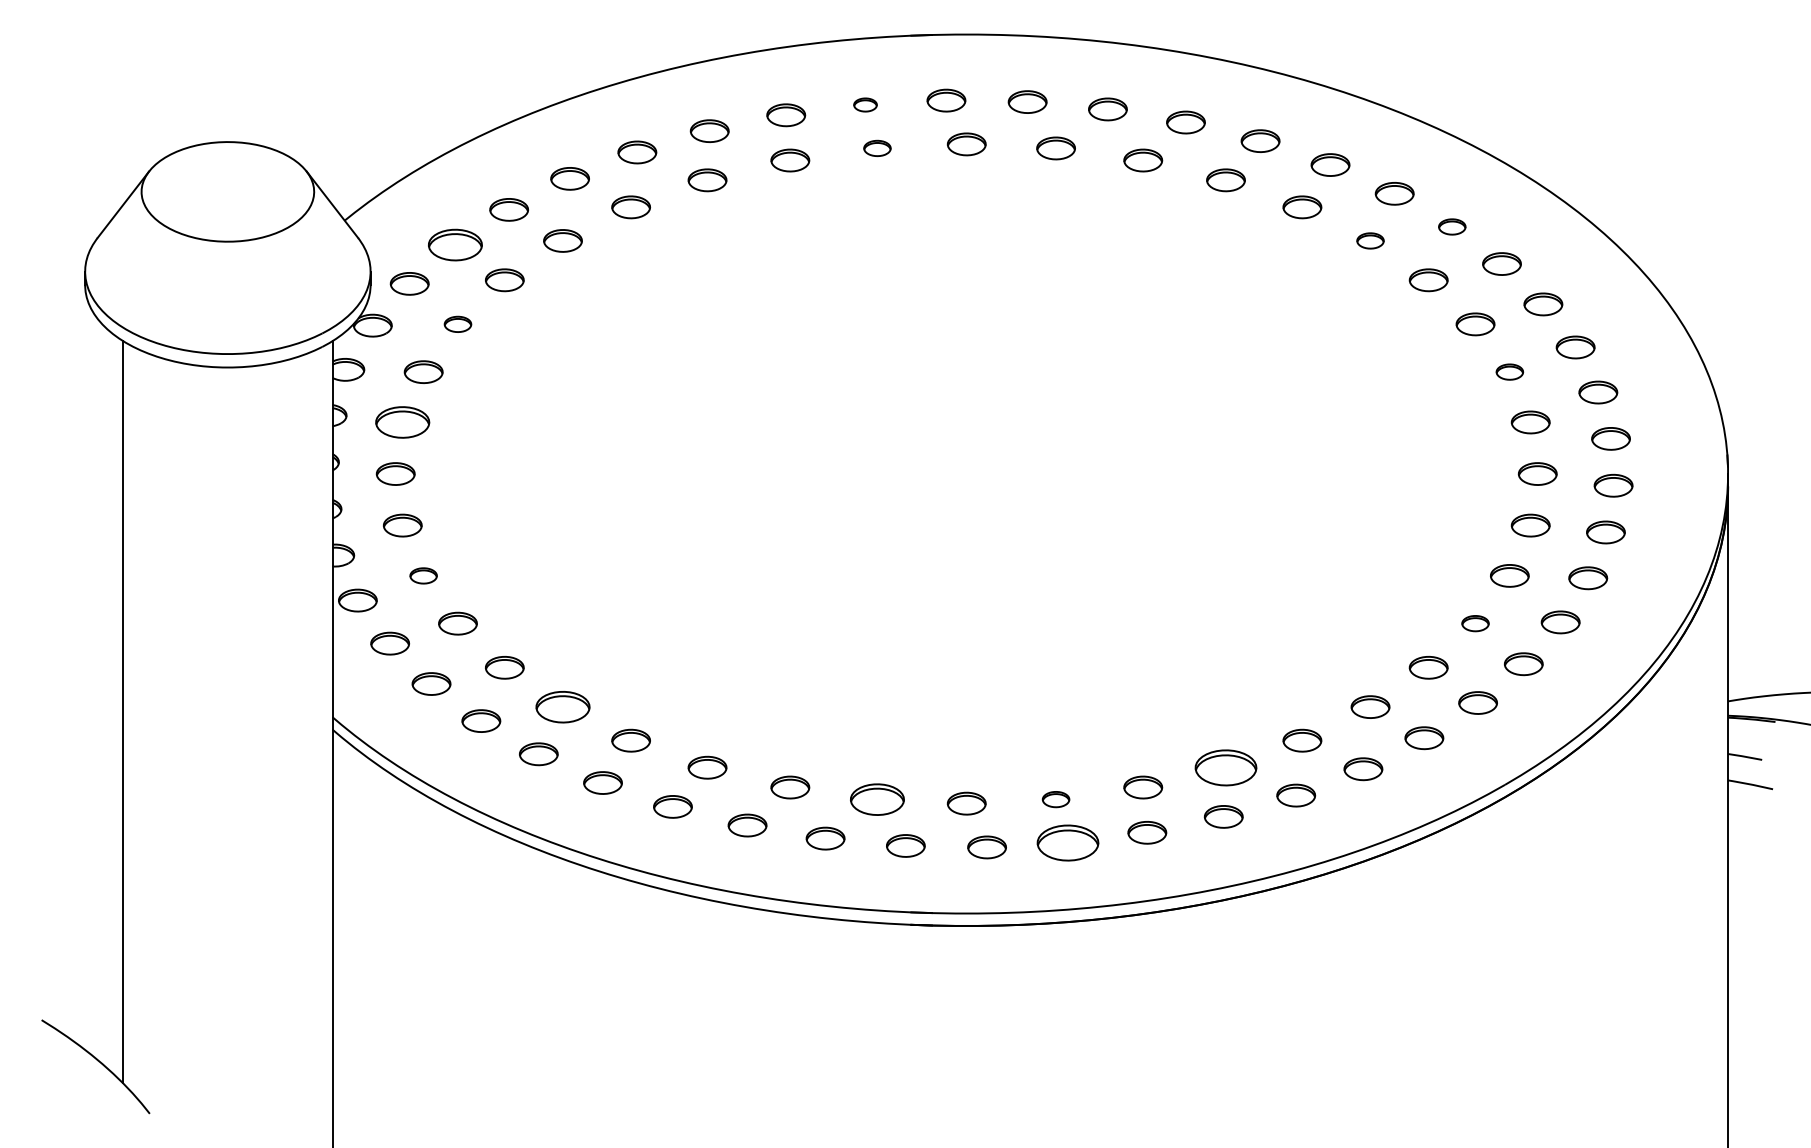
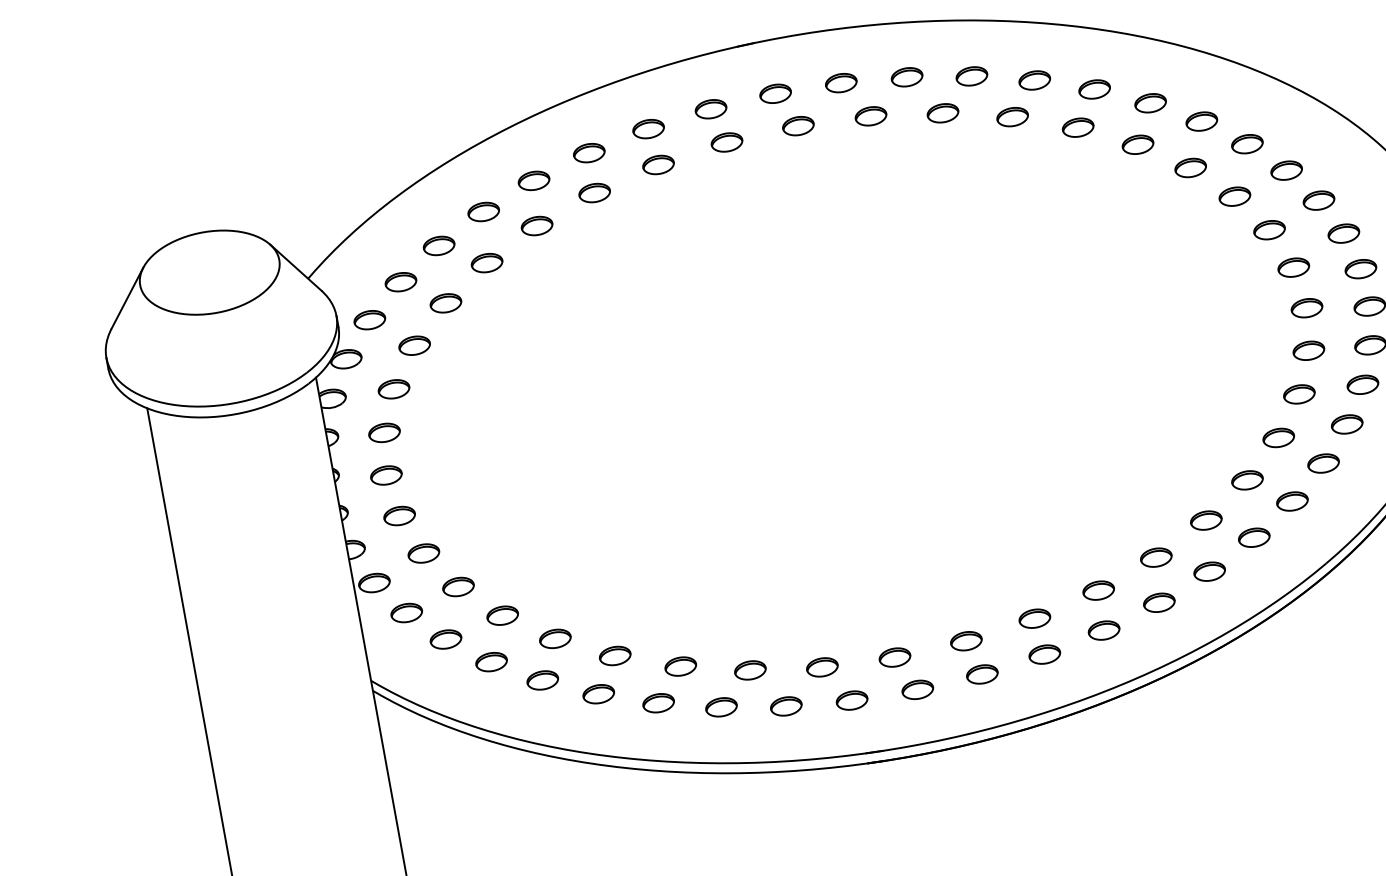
part: (865, 104) -> (710, 108), size x1.67
part: (877, 148) -> (727, 142), size x1.43
part: (1452, 226) -> (1201, 121), size x1.43
part: (1370, 240) -> (1137, 144), size x1.43
part: (455, 244) -> (400, 281), size x0.71
part: (457, 324) -> (414, 345), size x1.43
part: (1509, 371) -> (1269, 229), size x1.43
part: (402, 422) -> (384, 432), size x0.71
part: (423, 575) -> (423, 553), size x1.43
part: (1475, 623) -> (1278, 437), size x1.43
part: (562, 706) -> (554, 638), size x0.71
part: (1225, 767) -> (1098, 590), size x0.62
part: (877, 799) -> (822, 667), size x0.71
part: (1055, 799) -> (965, 641), size x1.43
part: (1067, 842) -> (981, 674), size x0.62

